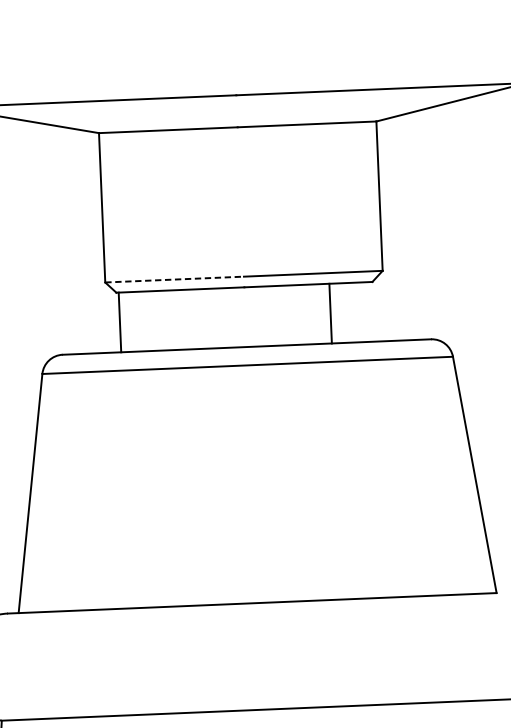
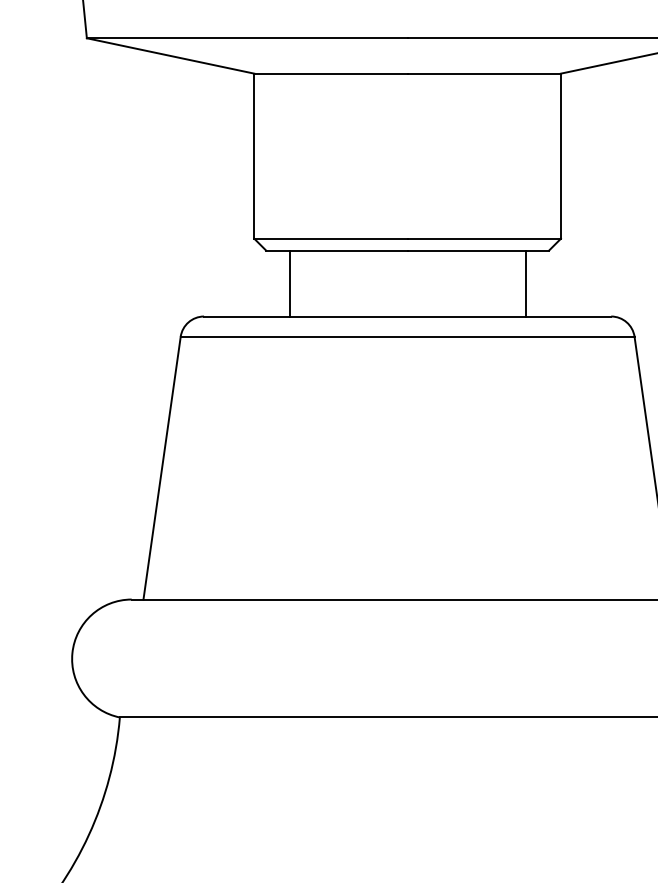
line: (174, 279) -> (330, 238), dashed -> solid
line: (330, 313) -> (525, 283), moved
line: (119, 322) -> (289, 283), moved

